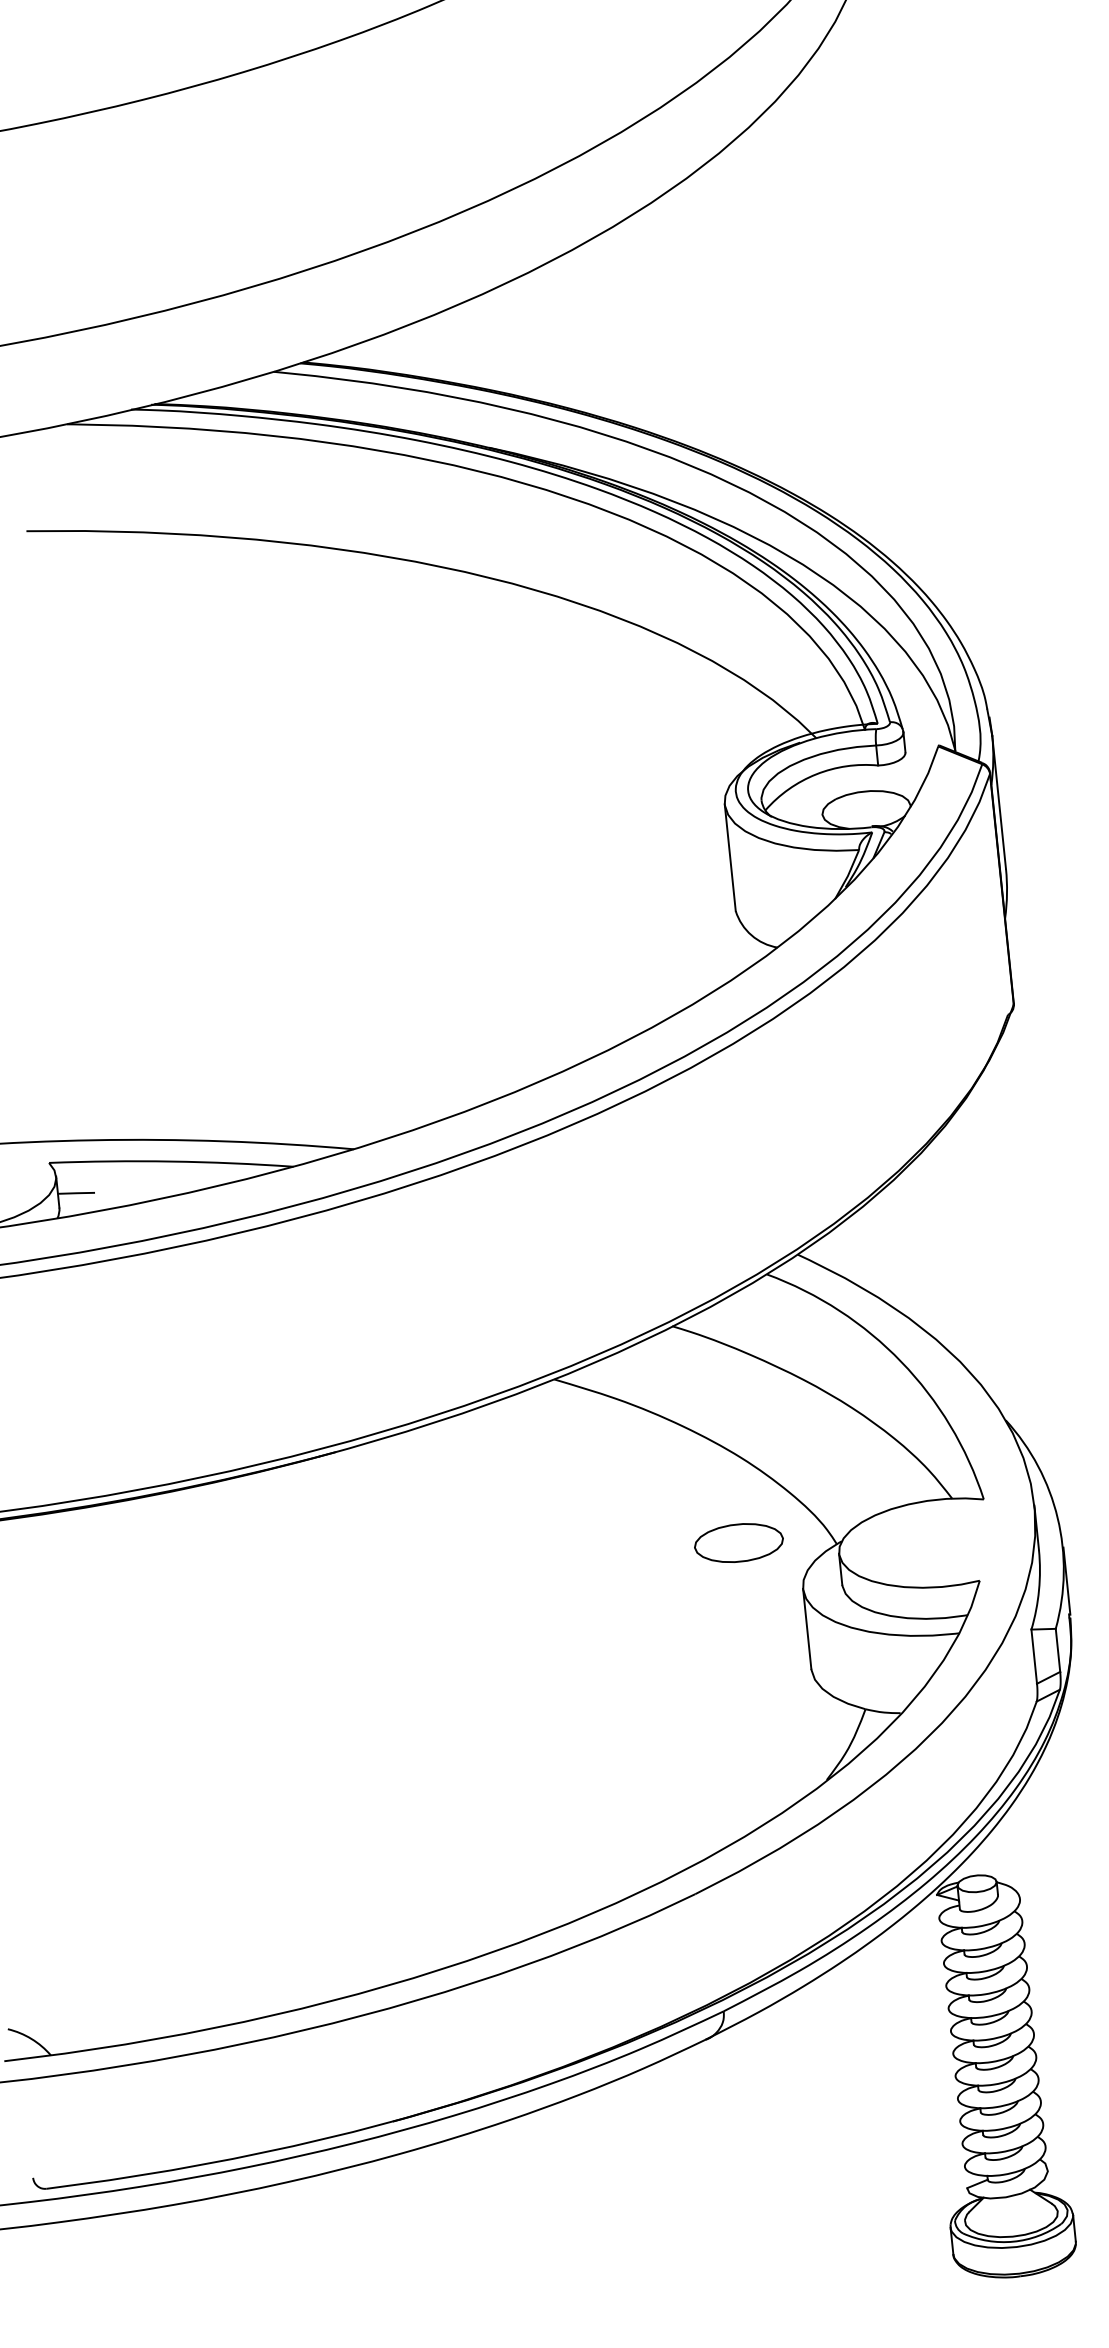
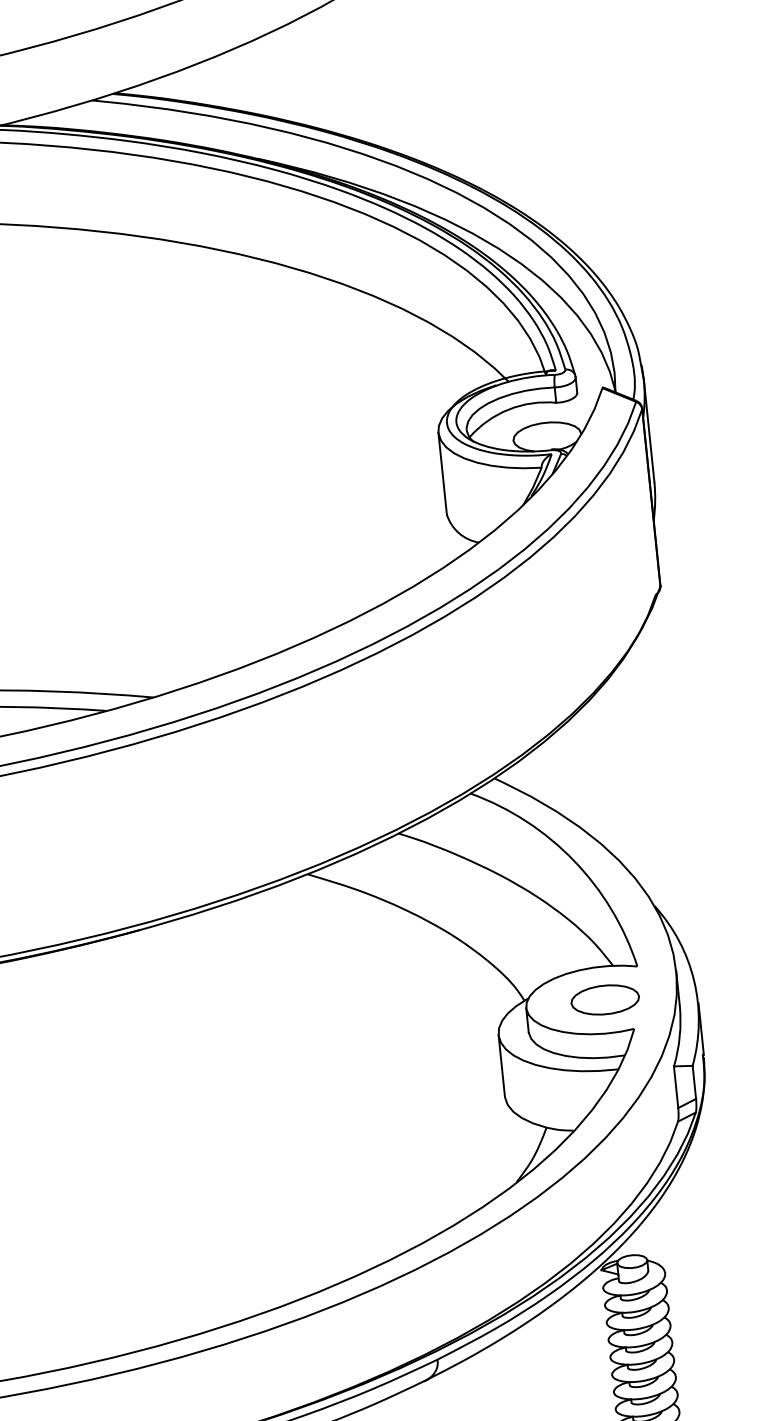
part: (738, 1542) -> (604, 999), moved

